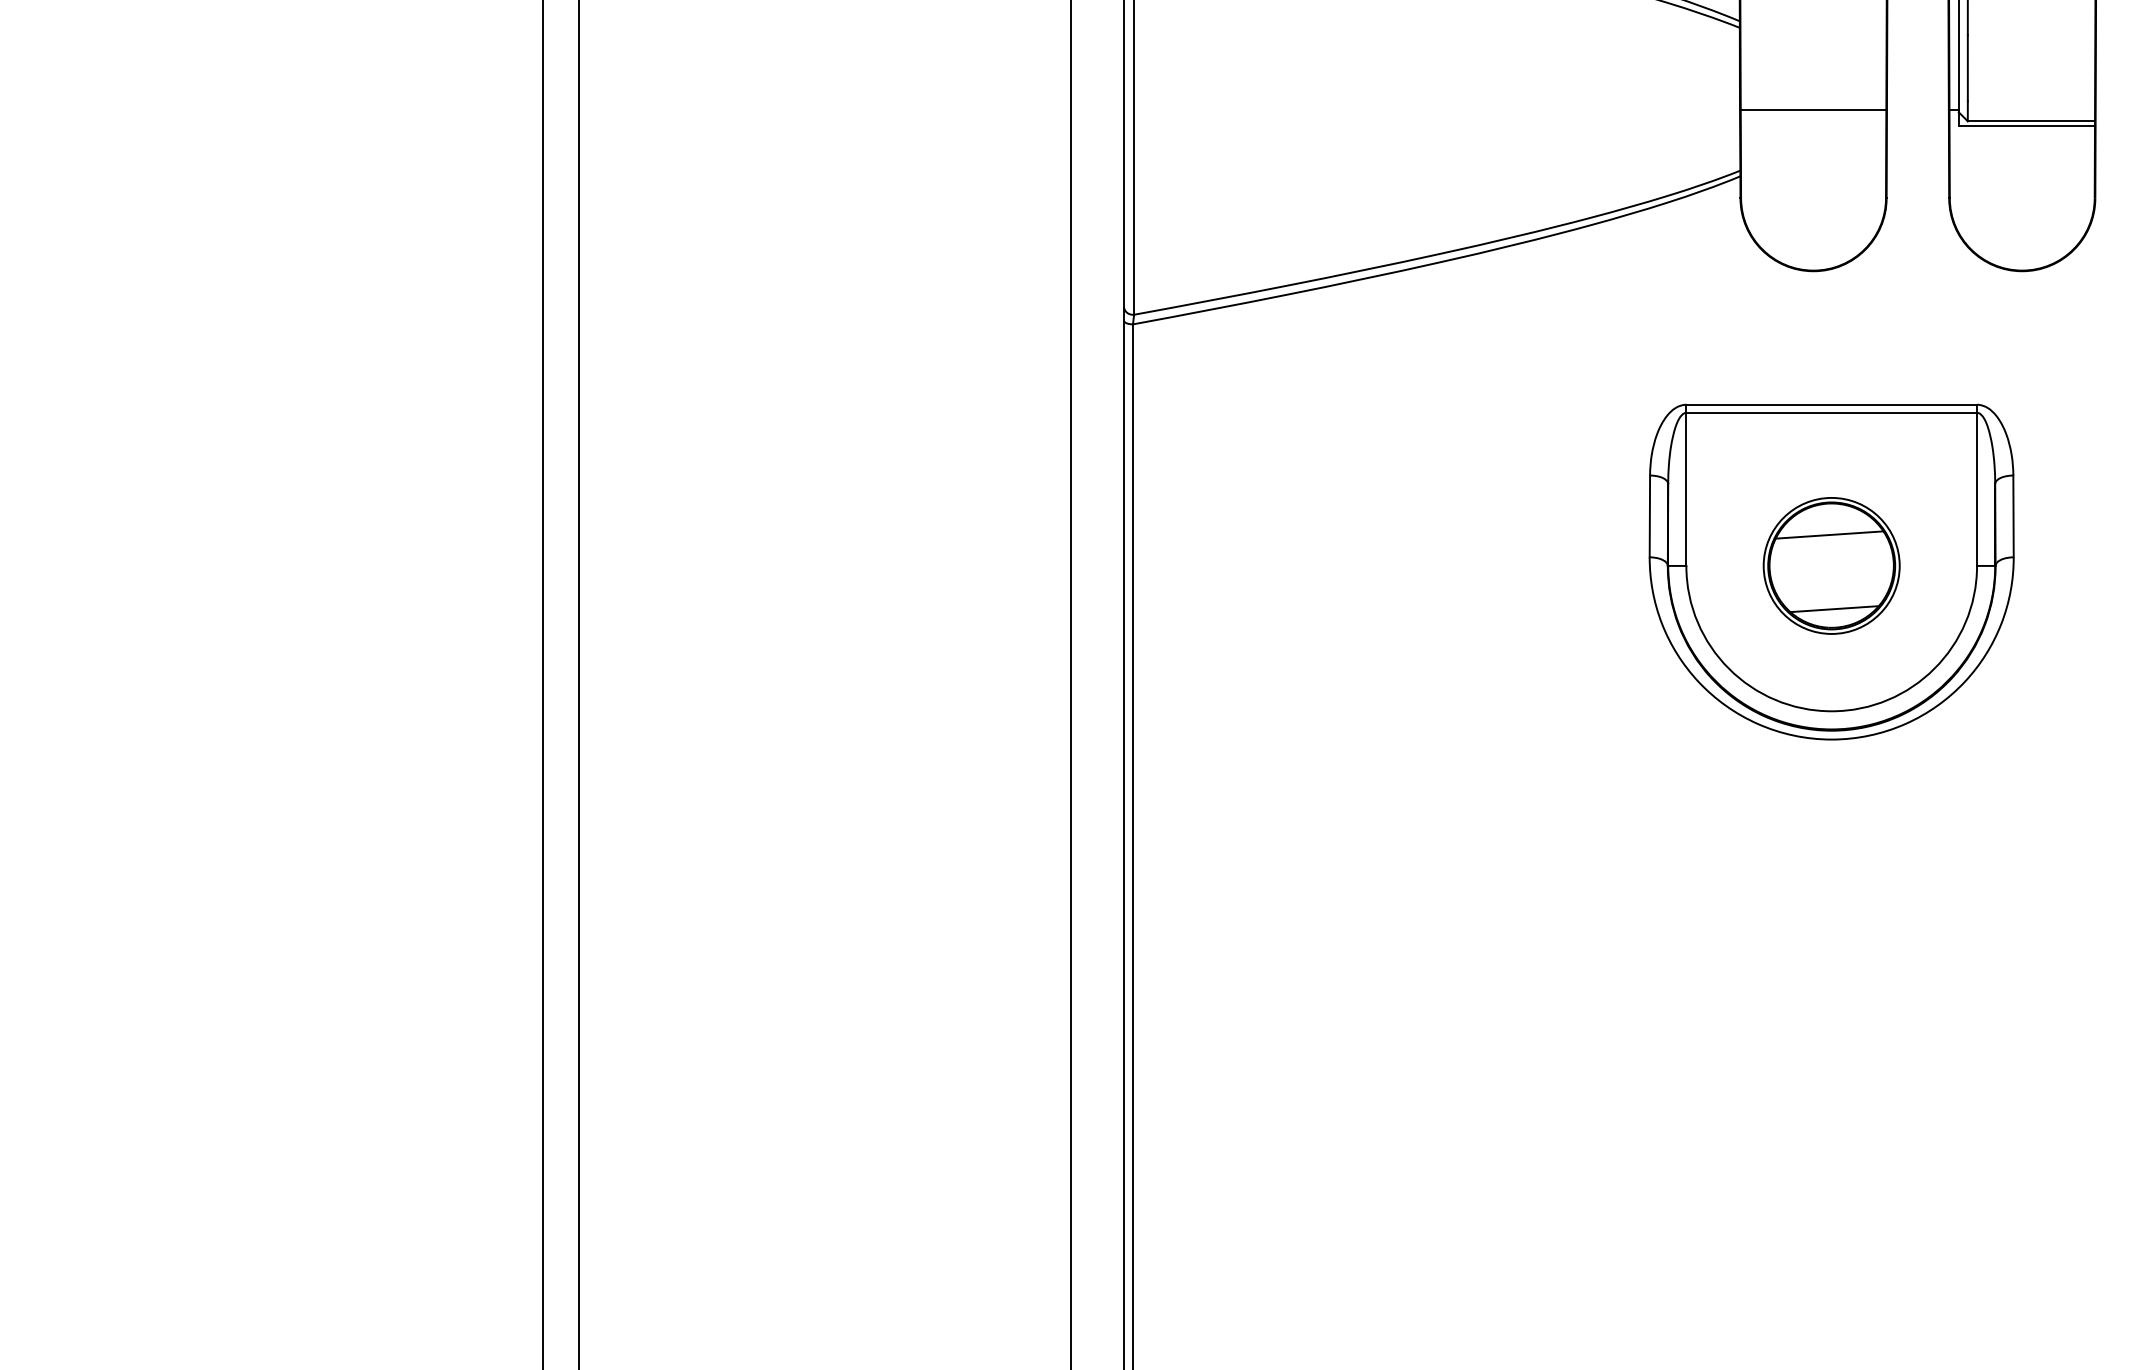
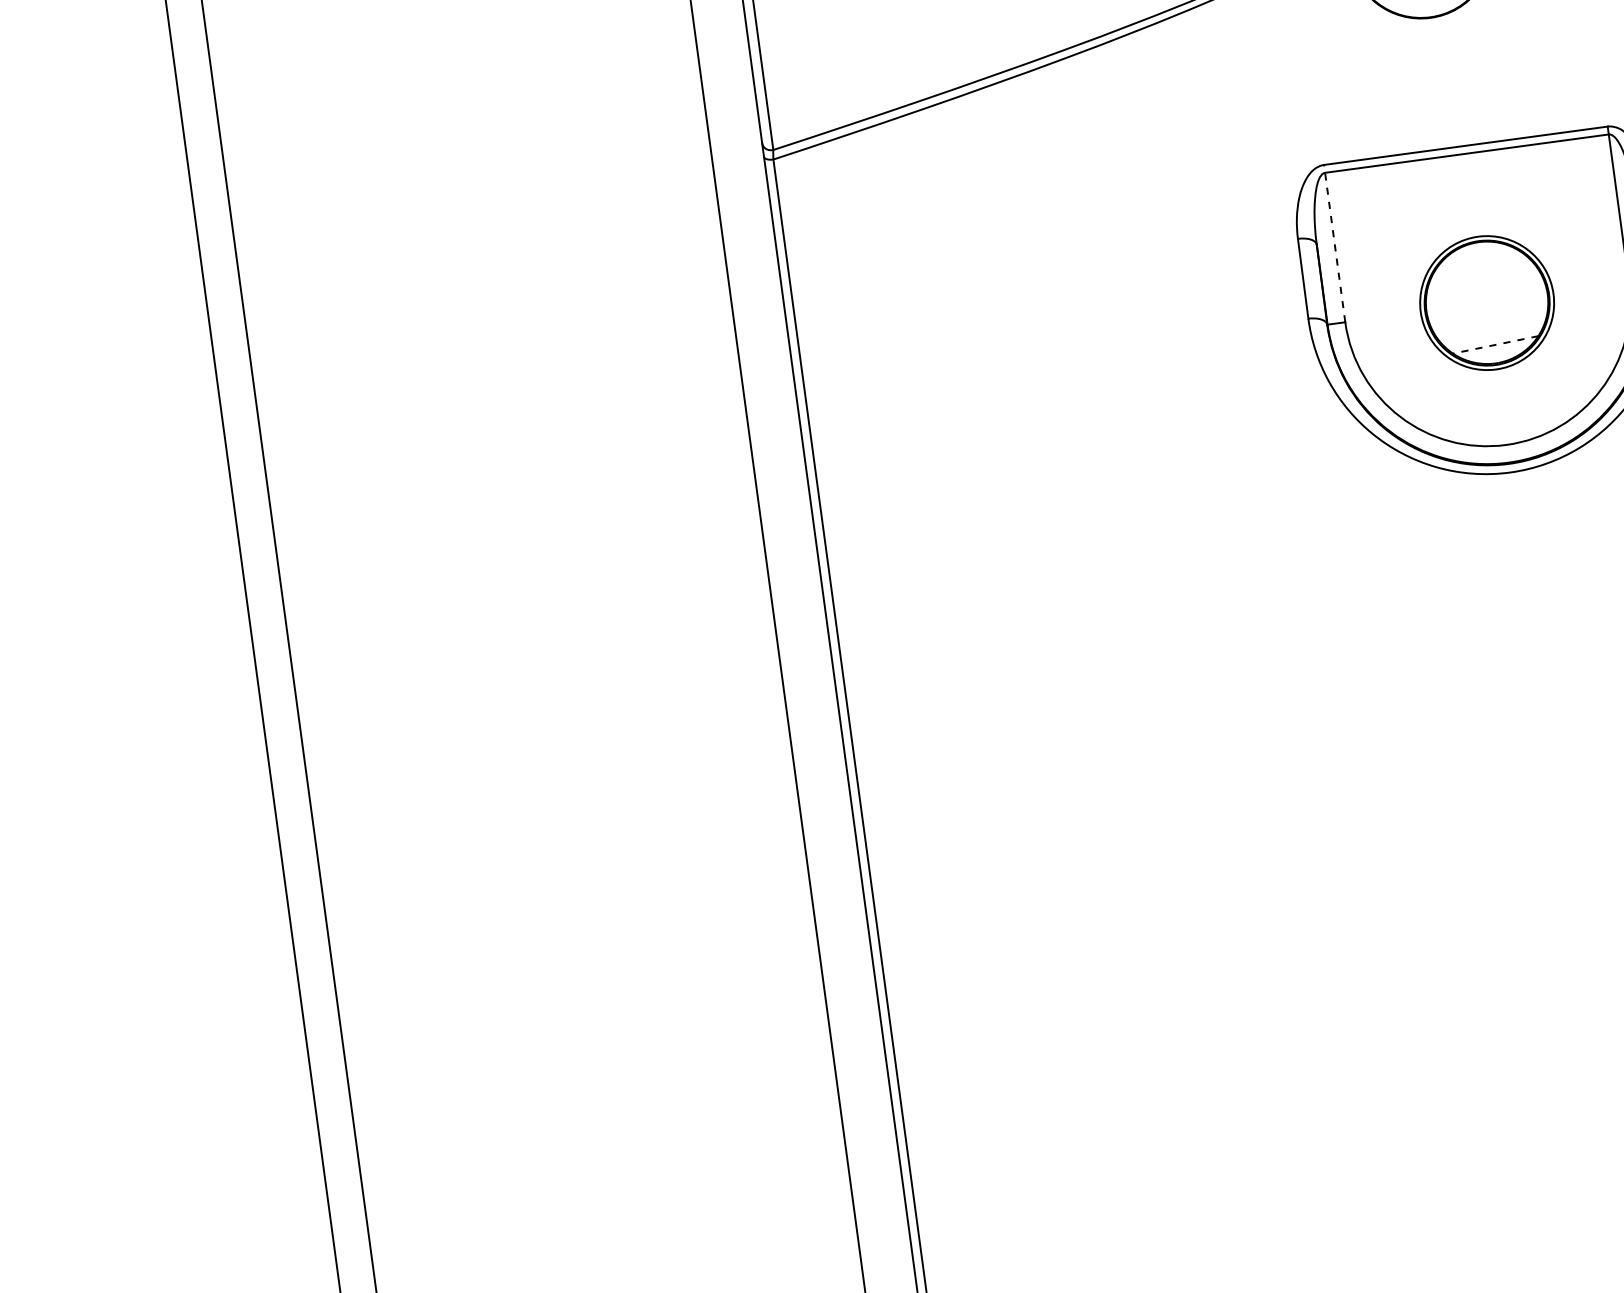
line: (1686, 485) -> (1334, 243), solid -> dashed
line: (1829, 534) -> (1480, 272), removed
line: (1834, 609) -> (1495, 345), solid -> dashed

